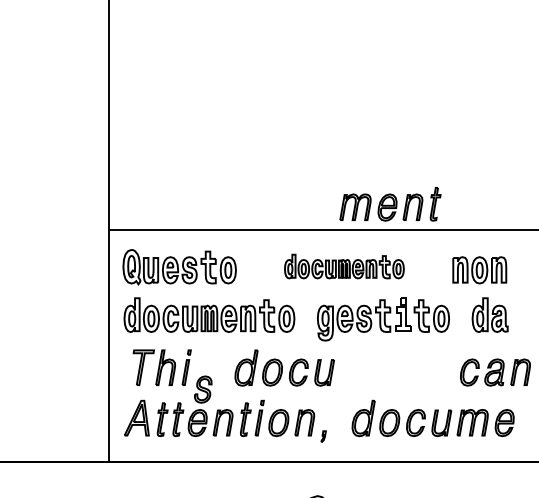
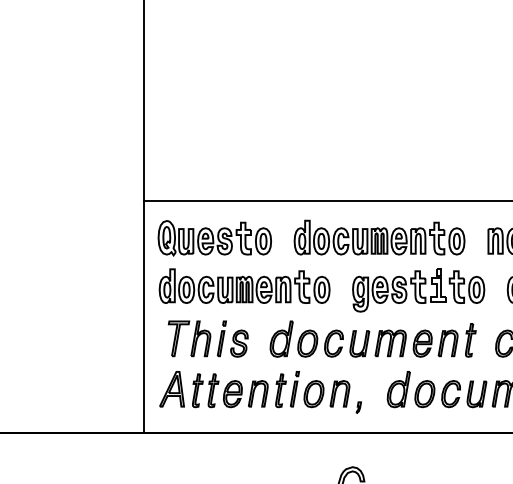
part: (390, 204) -> (425, 340), moved
part: (344, 266) -> (379, 237), size x1.43
part: (203, 389) -> (239, 343), moved

